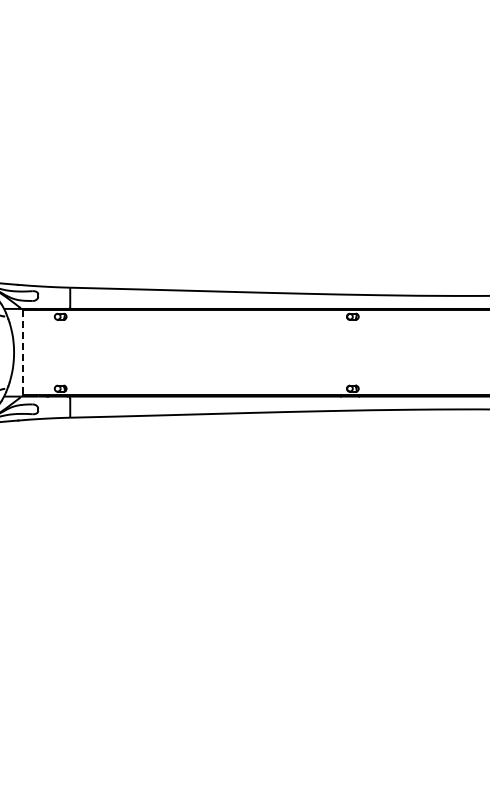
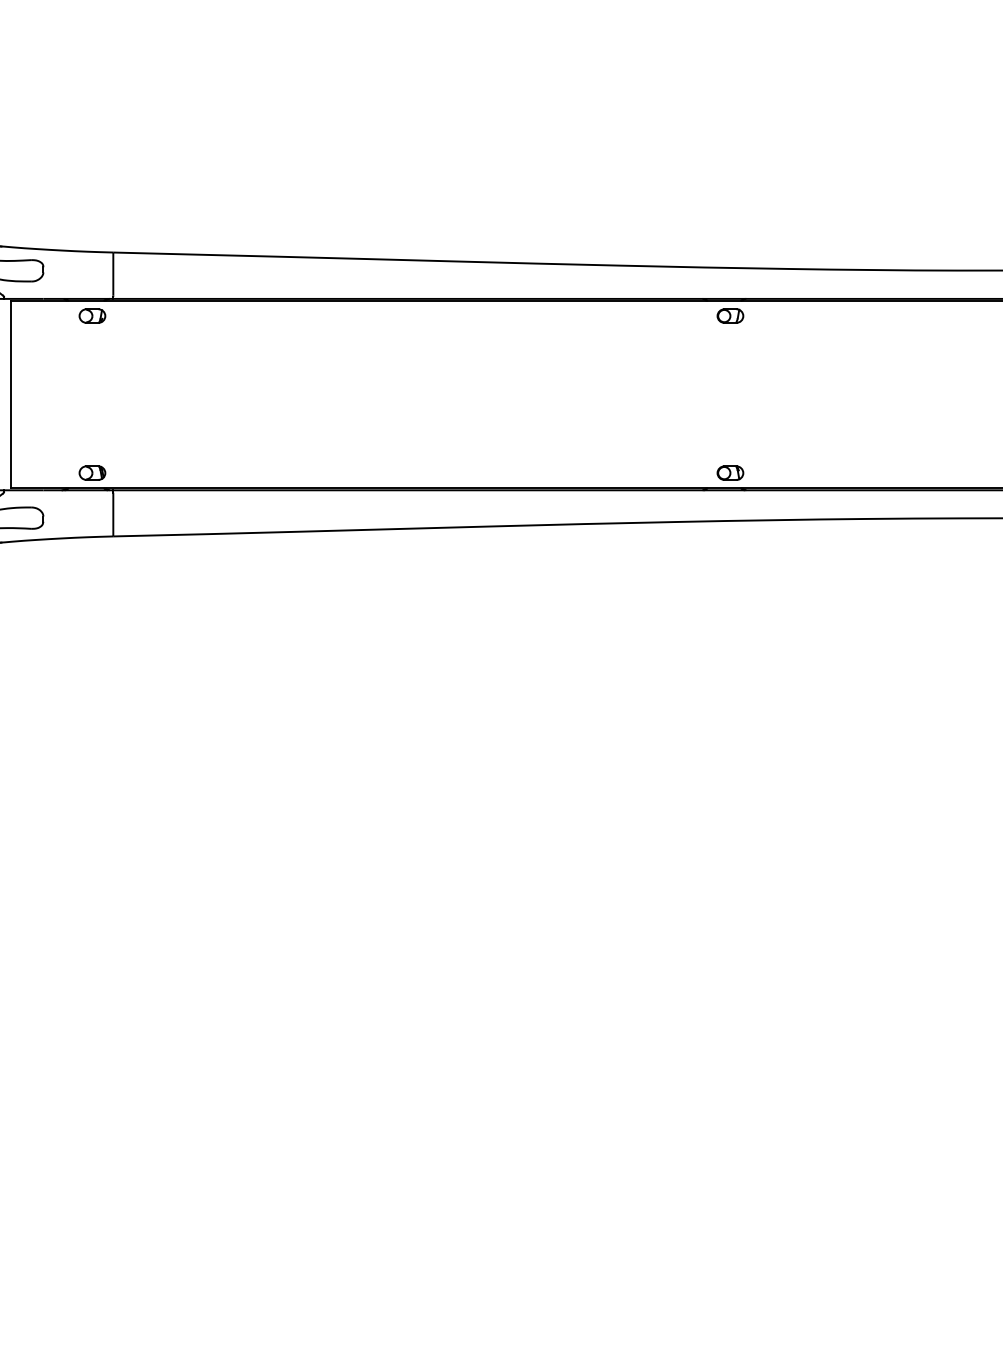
line: (23, 352) -> (11, 394), dashed -> solid

